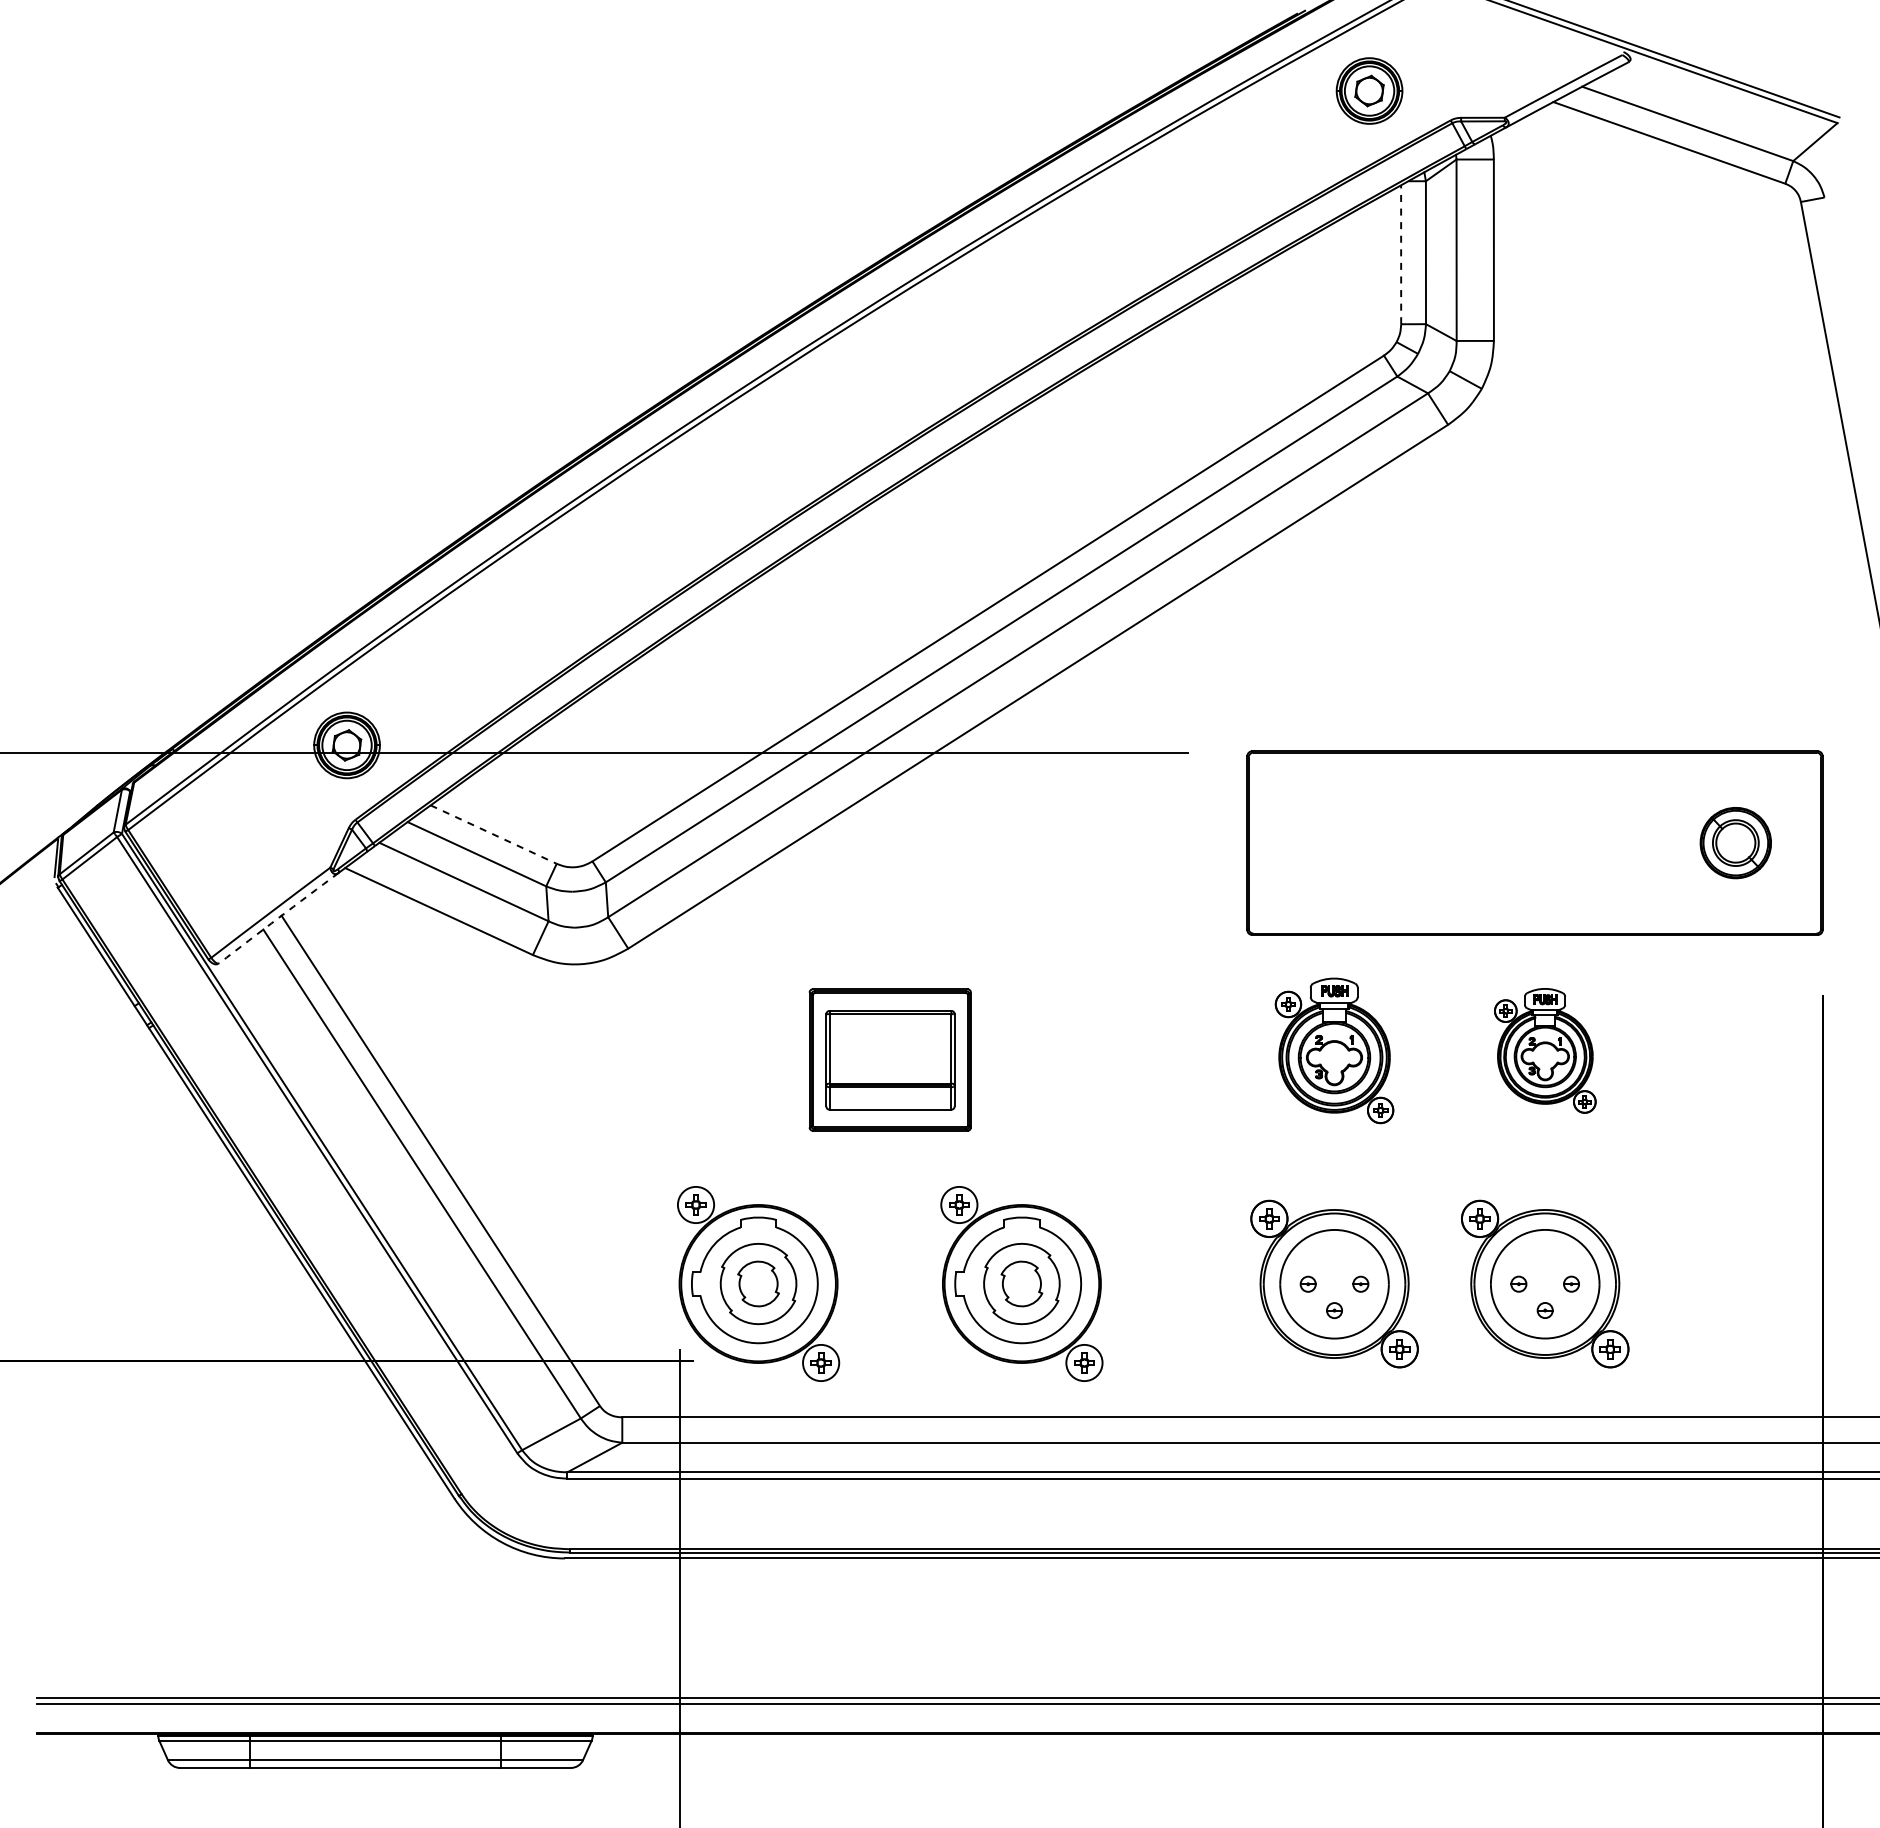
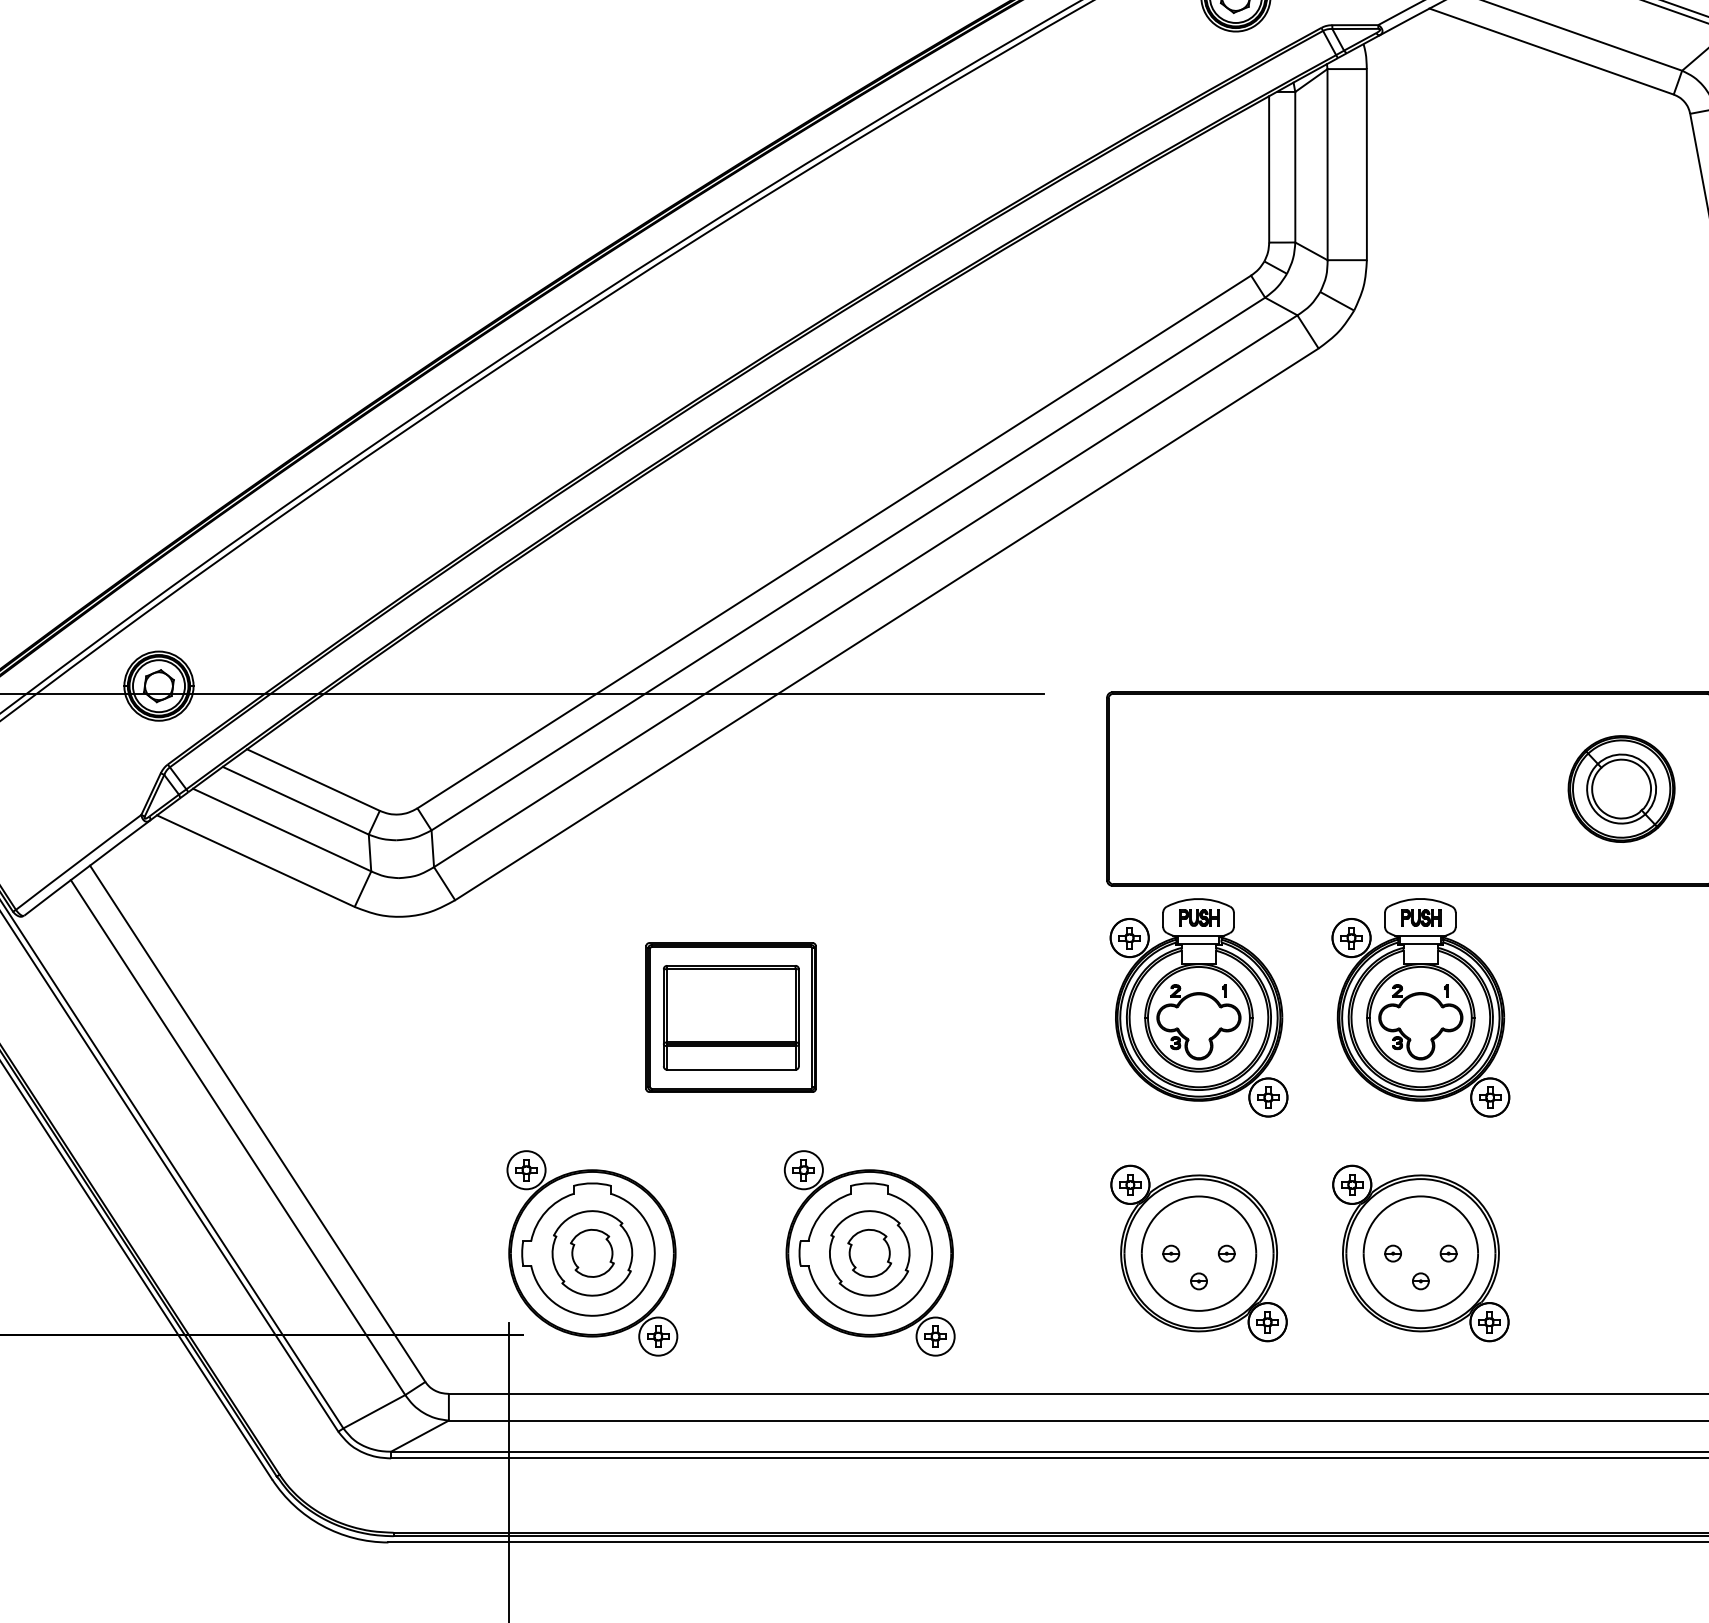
line: (1401, 254) -> (1269, 169), dashed -> solid
line: (493, 834) -> (313, 779), dashed -> solid
part: (1735, 842) -> (1621, 788), size x1.43
arc: (278, 917) -> (86, 867), dashed -> solid
part: (1334, 1050) -> (1198, 1007), size x1.43
part: (1545, 1050) -> (1421, 1007), size x1.67

